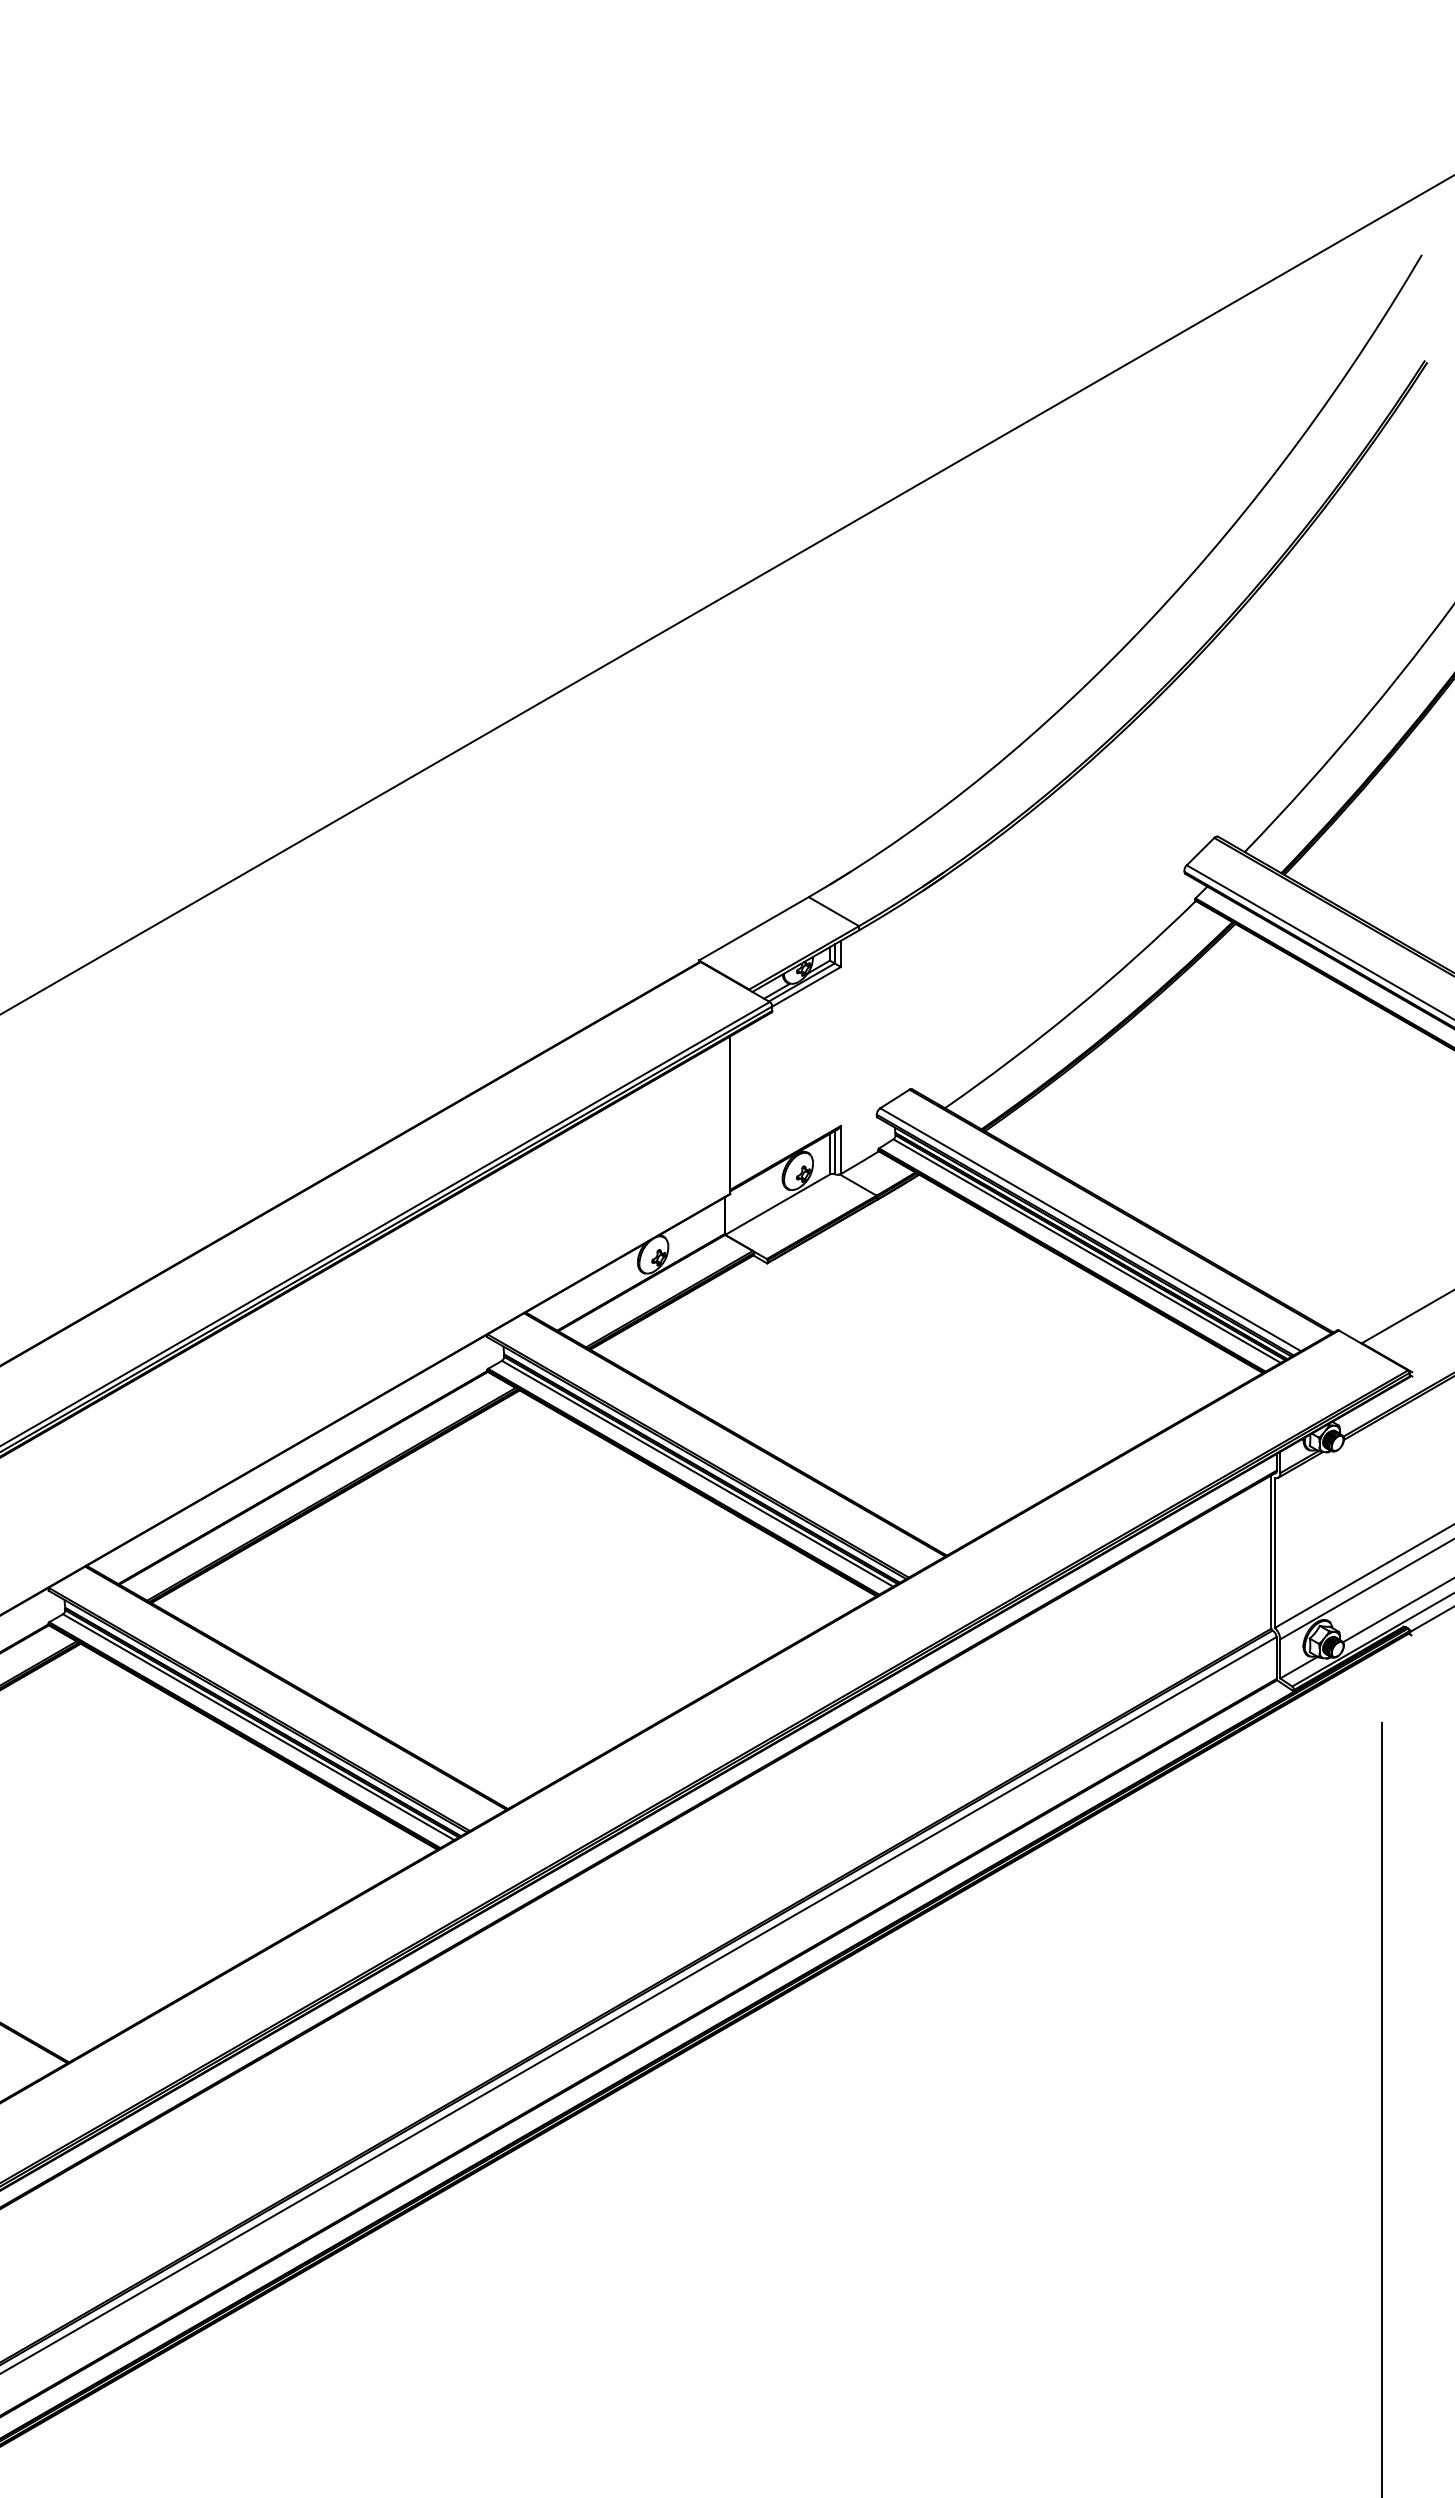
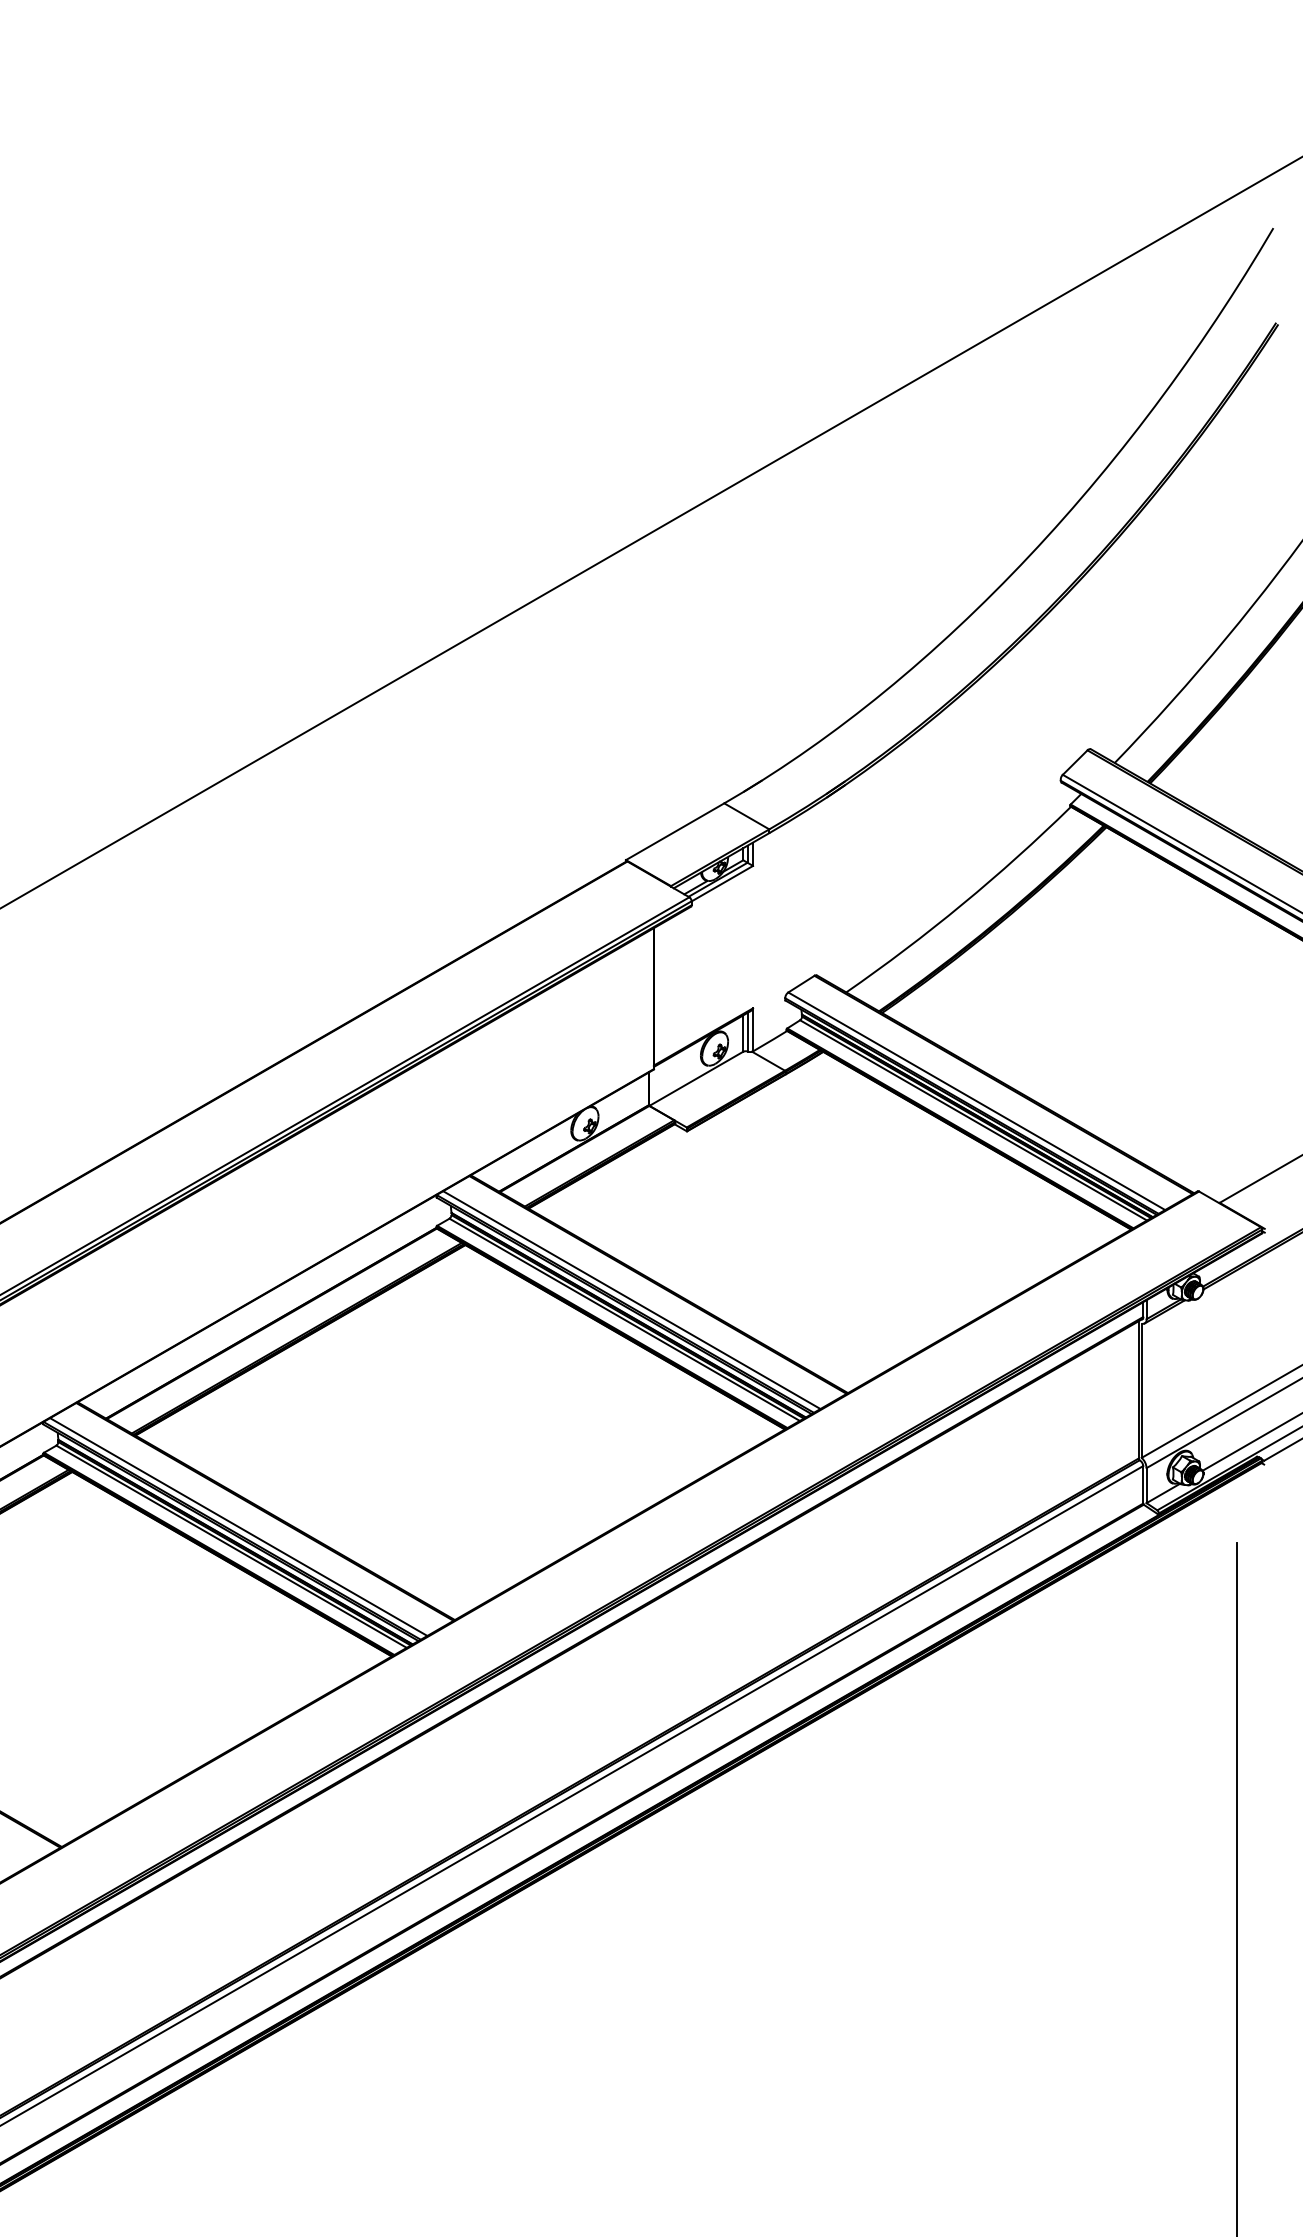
line: (705, 1451) -> (631, 1299), added
line: (266, 1704) -> (238, 1526), added

